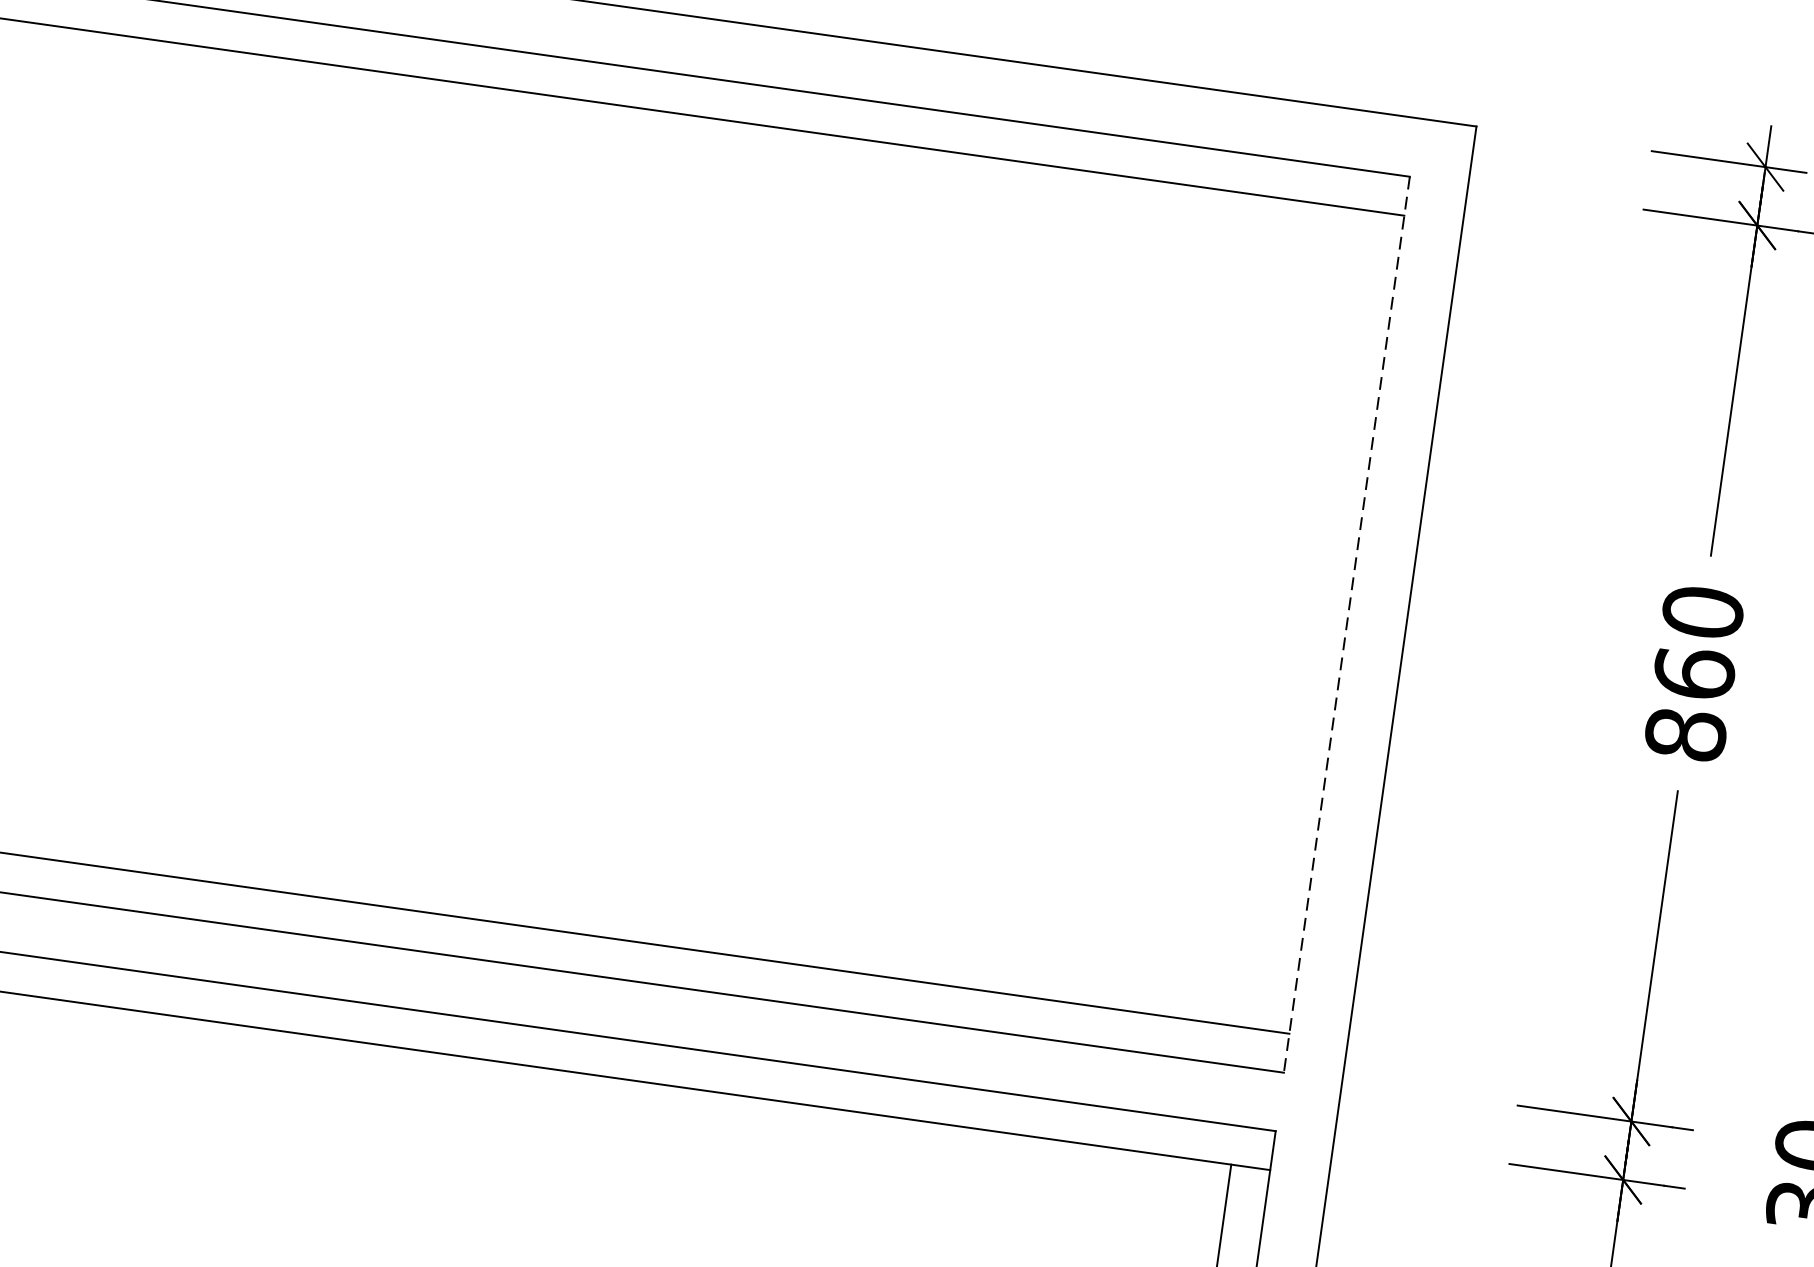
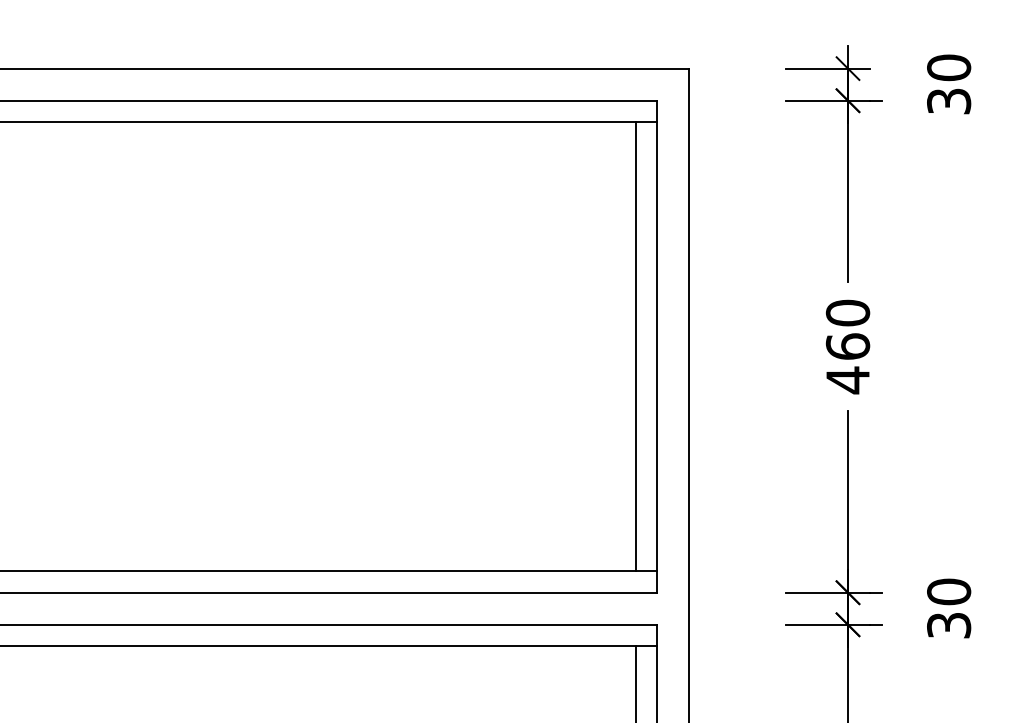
line: (1307, 618) -> (635, 346), added
line: (1347, 624) -> (657, 346), dashed -> solid
text: (1684, 734) -> (847, 380), 860 -> 460

